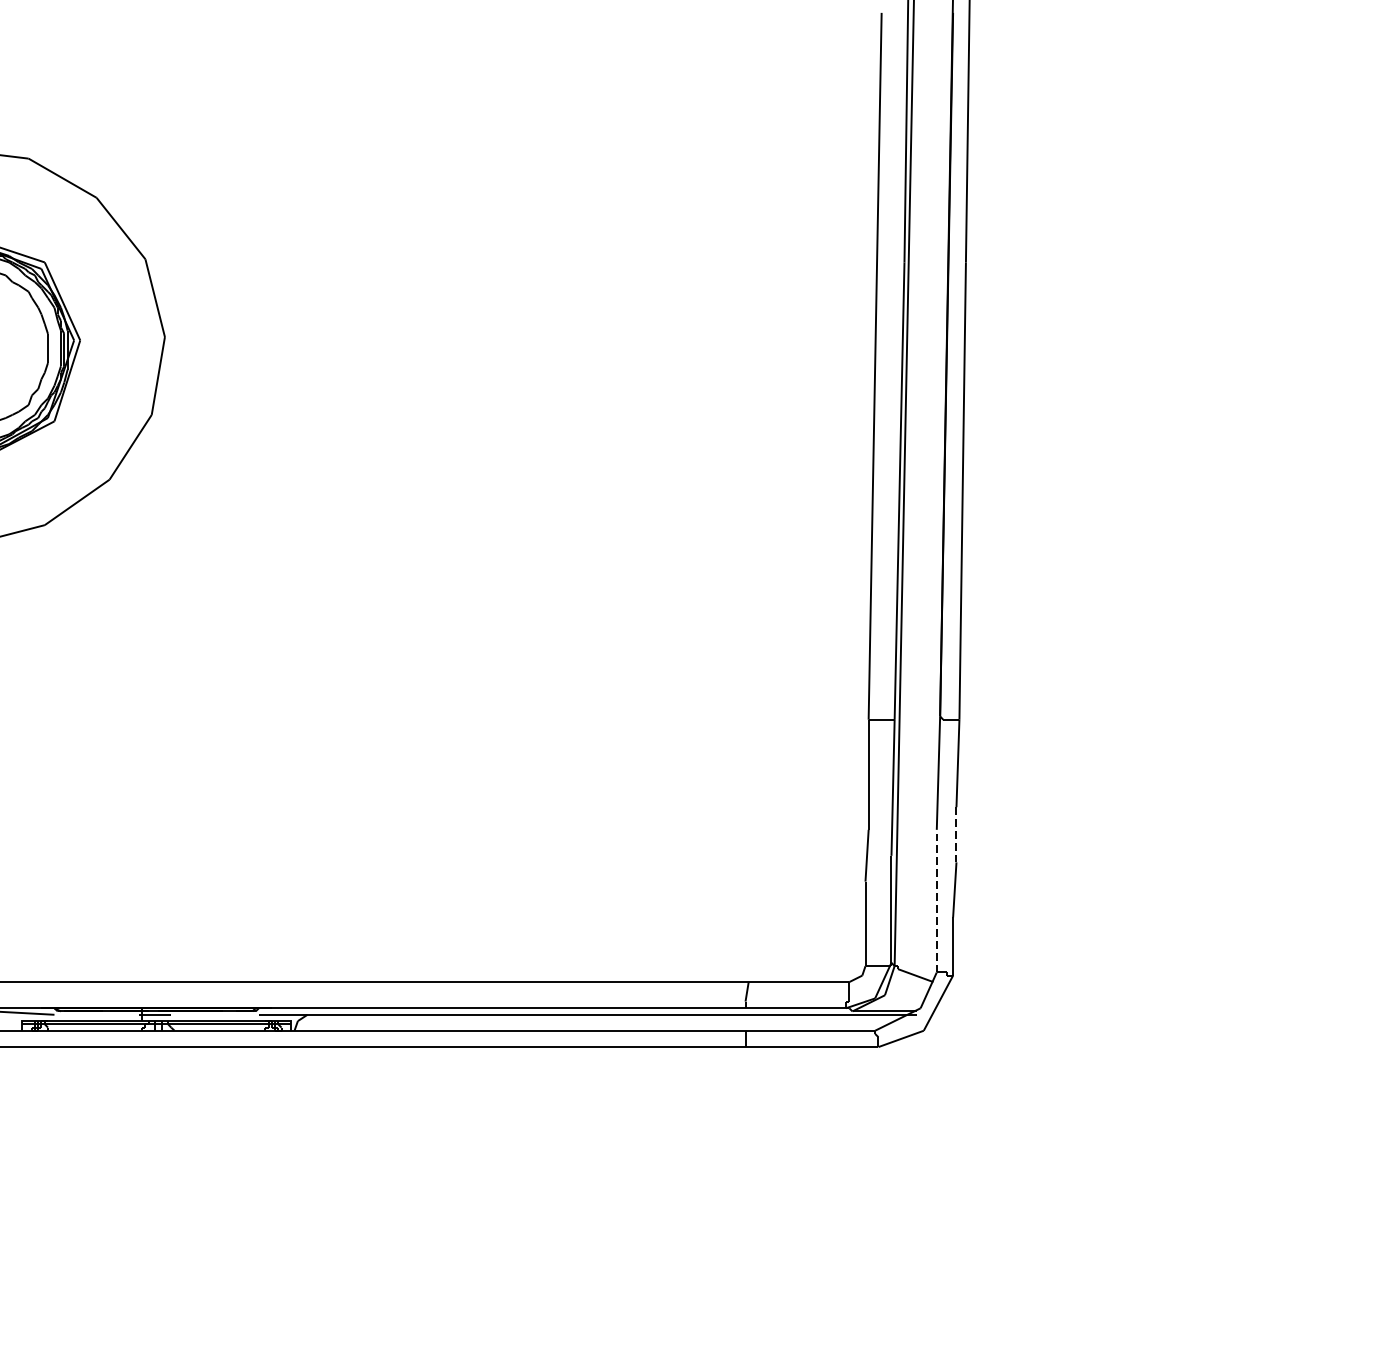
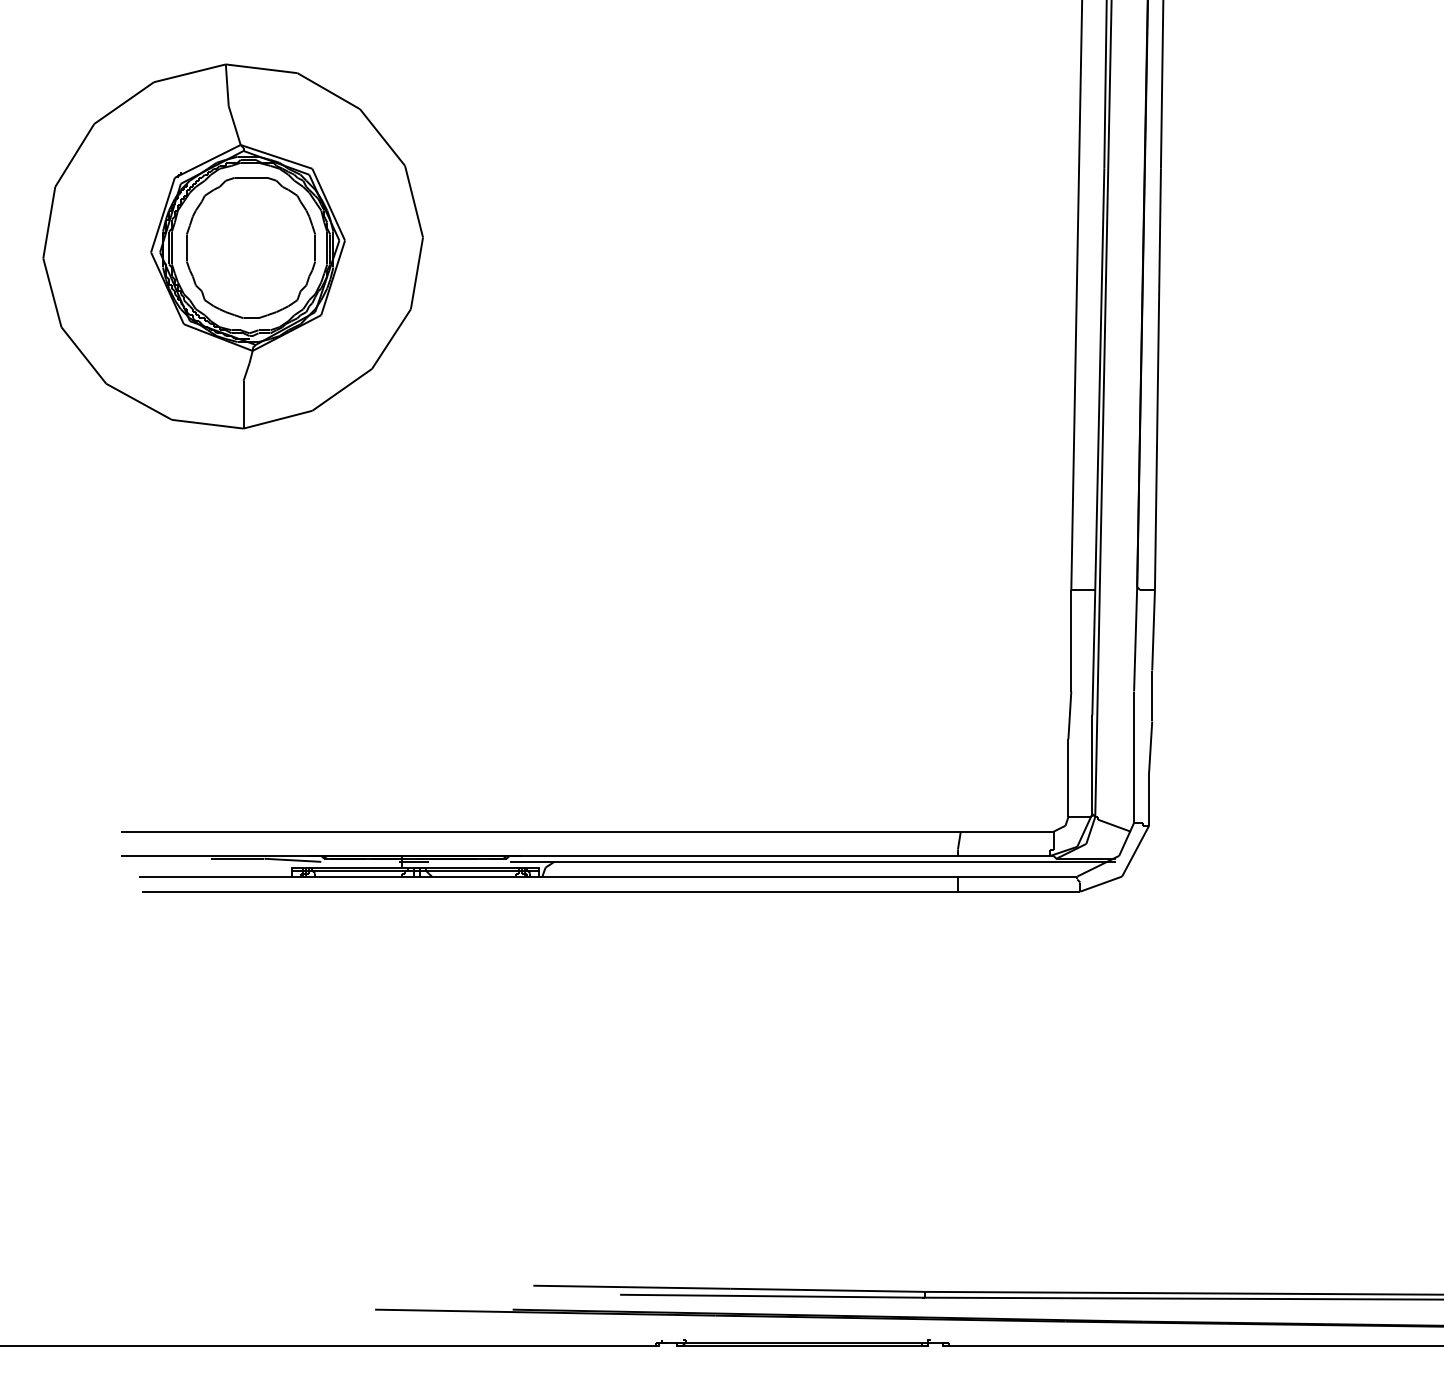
line: (956, 835) -> (1152, 696), dashed -> solid
line: (937, 901) -> (1134, 757), dashed -> solid

